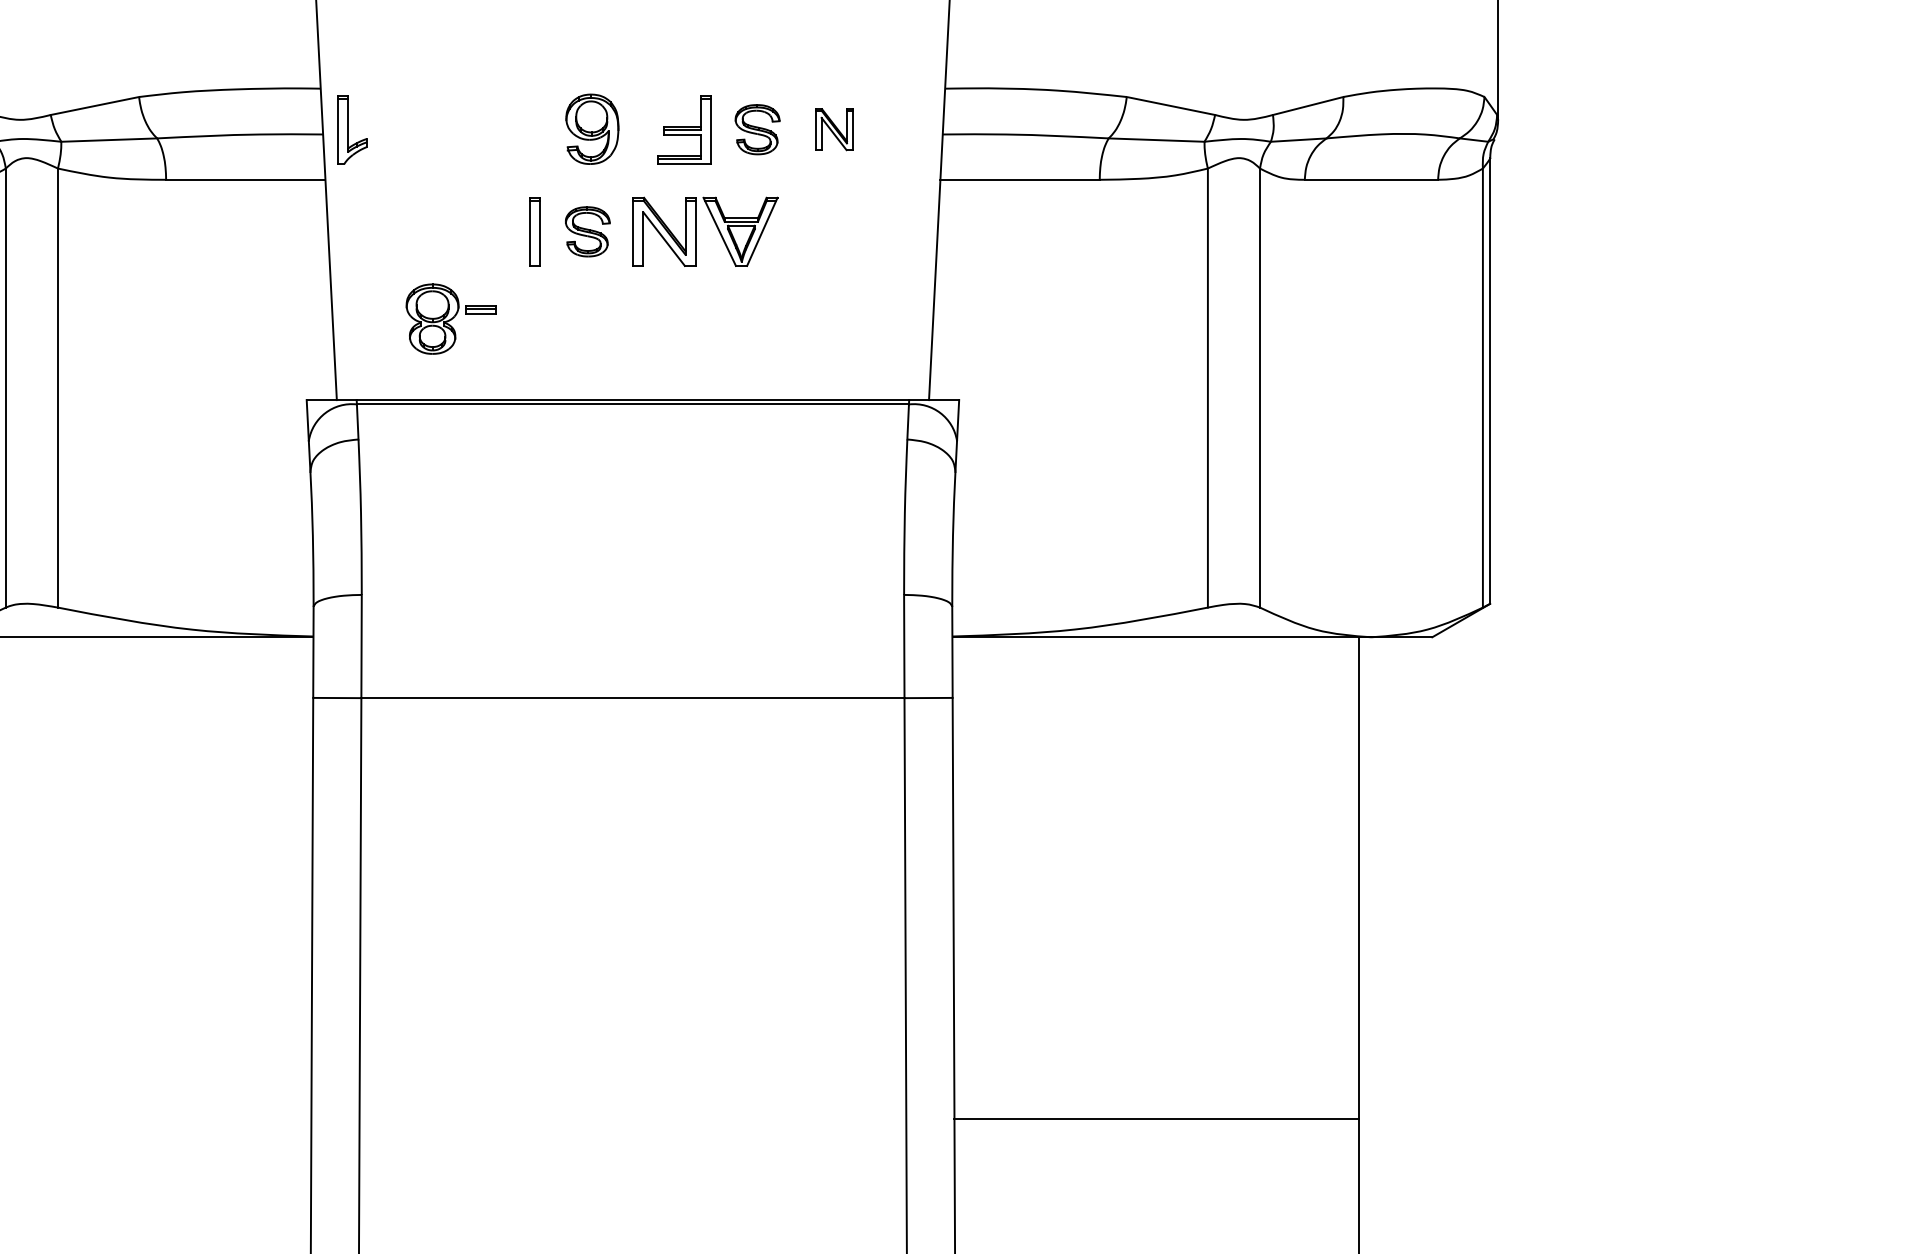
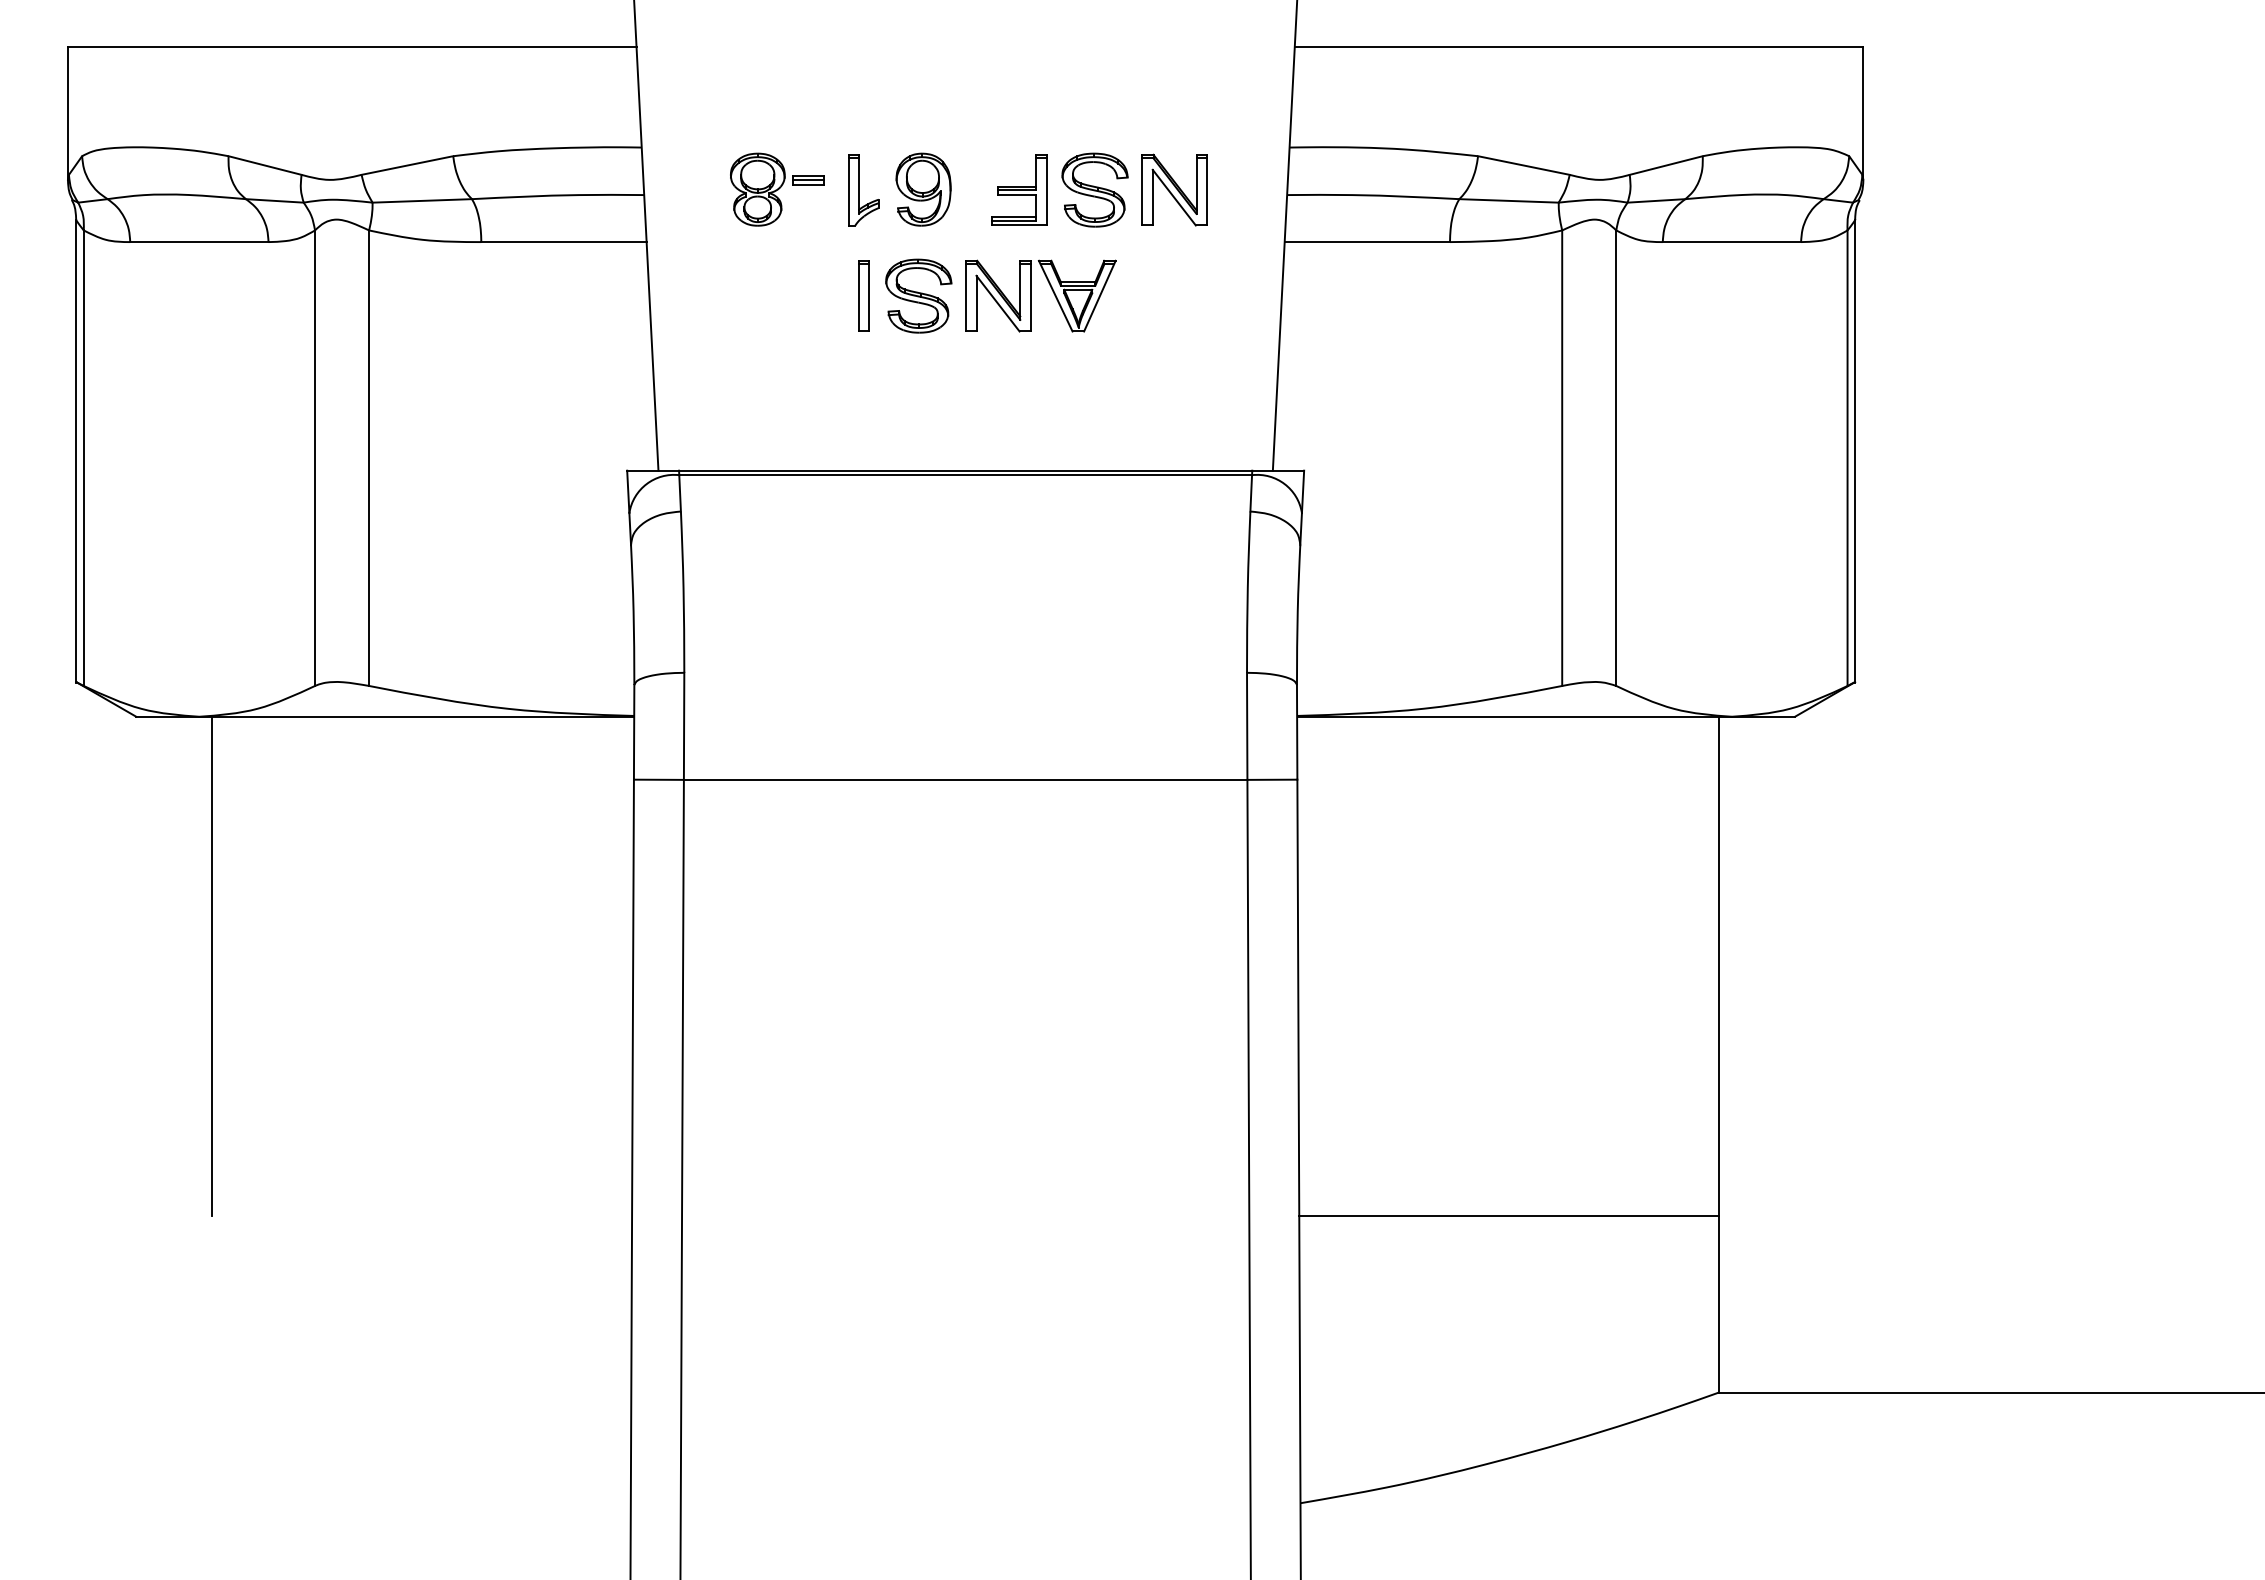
part: (757, 129) -> (1094, 189), size x1.43
part: (834, 129) -> (1174, 189), size x1.67
part: (352, 130) -> (863, 190), moved
part: (587, 231) -> (918, 295), size x1.43
part: (451, 318) -> (777, 189), moved

